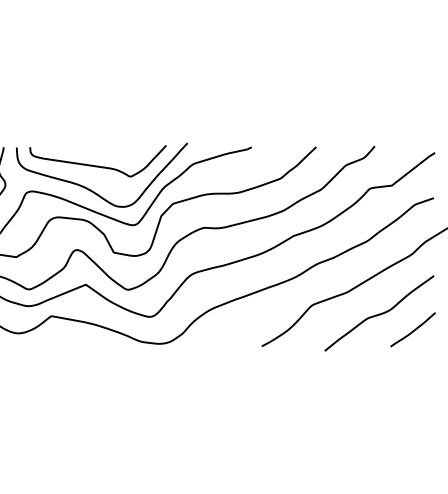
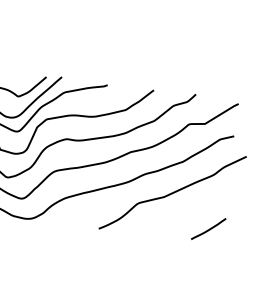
curve: (379, 313) -> (185, 214), removed

